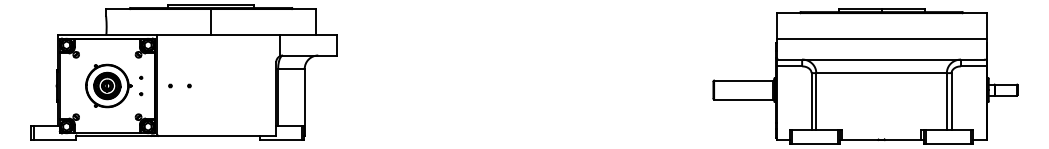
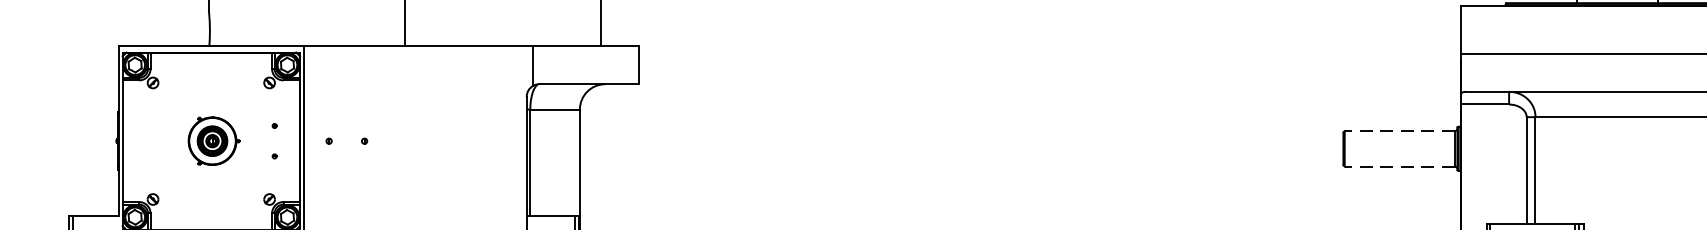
line: (743, 80) -> (1399, 130), solid -> dashed
part: (108, 85) -> (213, 140), size x0.6
line: (743, 99) -> (1399, 166), solid -> dashed

